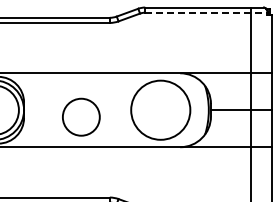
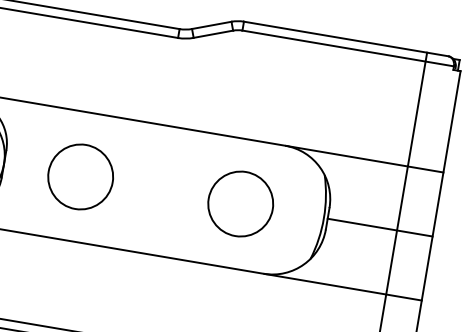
line: (206, 12) -> (348, 48), dashed -> solid
circle: (160, 109) -> (240, 202), size x0.62
circle: (81, 116) -> (81, 175), moved

